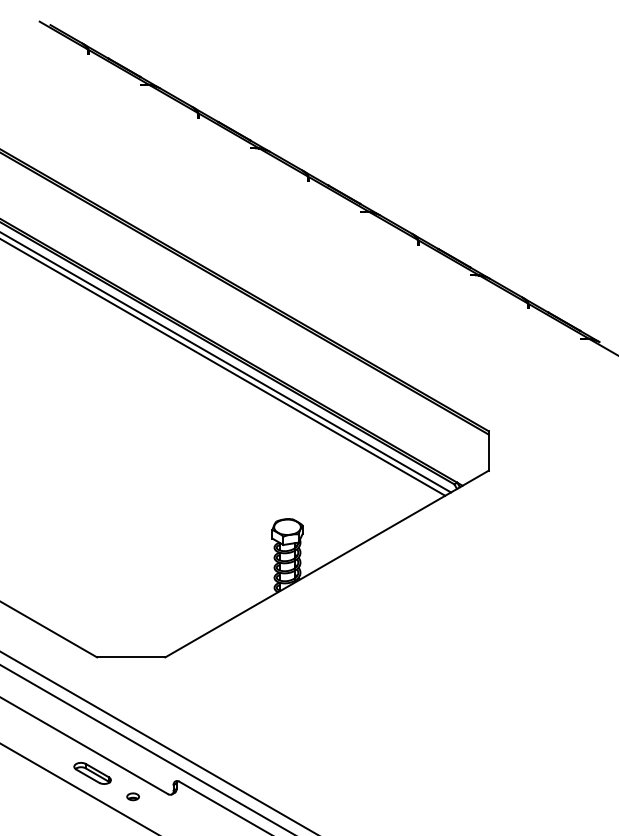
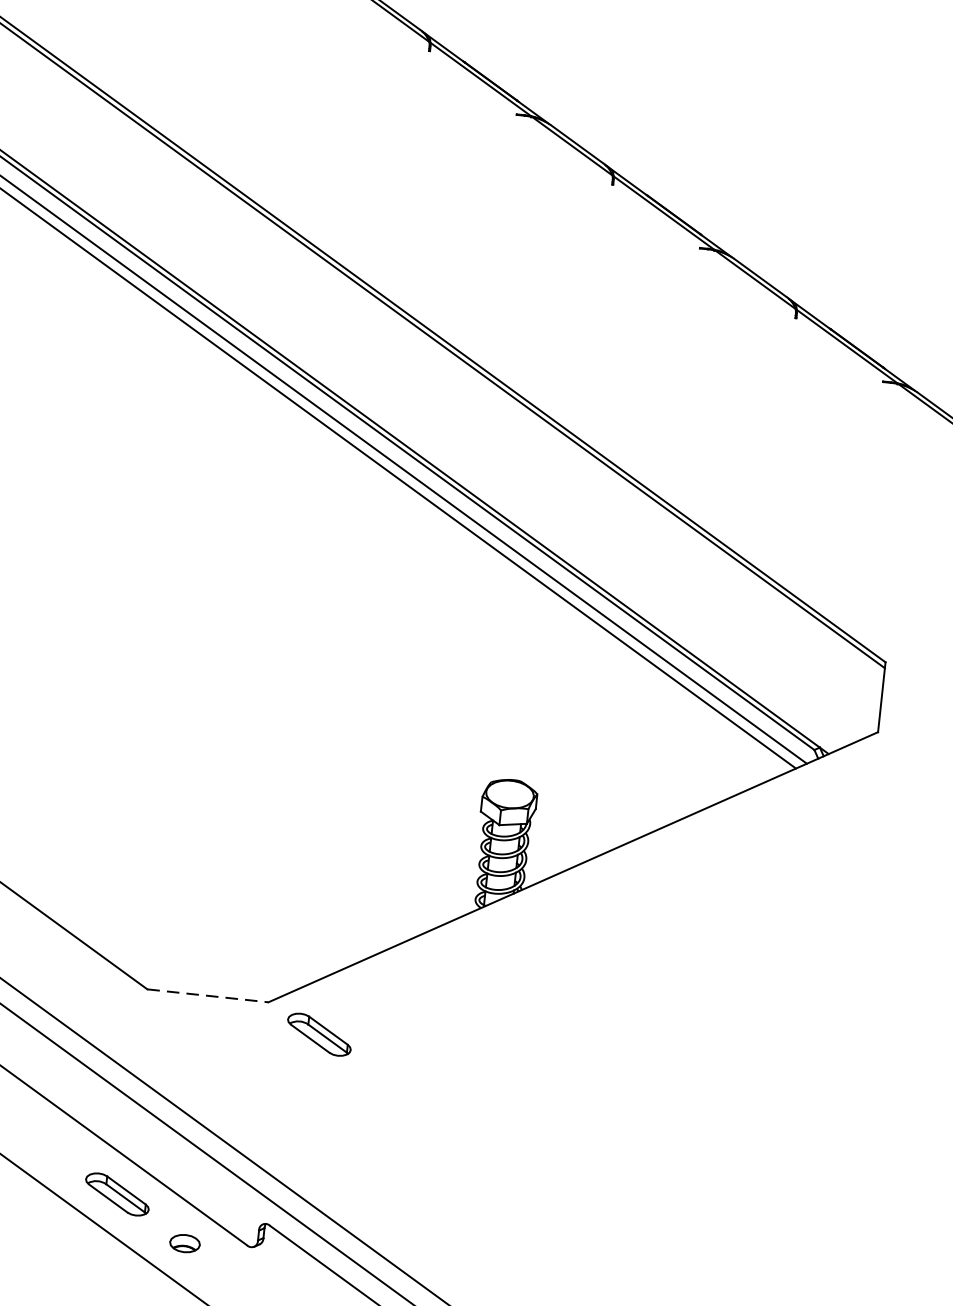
line: (131, 657) -> (208, 996), solid -> dashed
part: (195, 672) -> (319, 1034), added
part: (132, 796) -> (183, 1243), size x1.4

